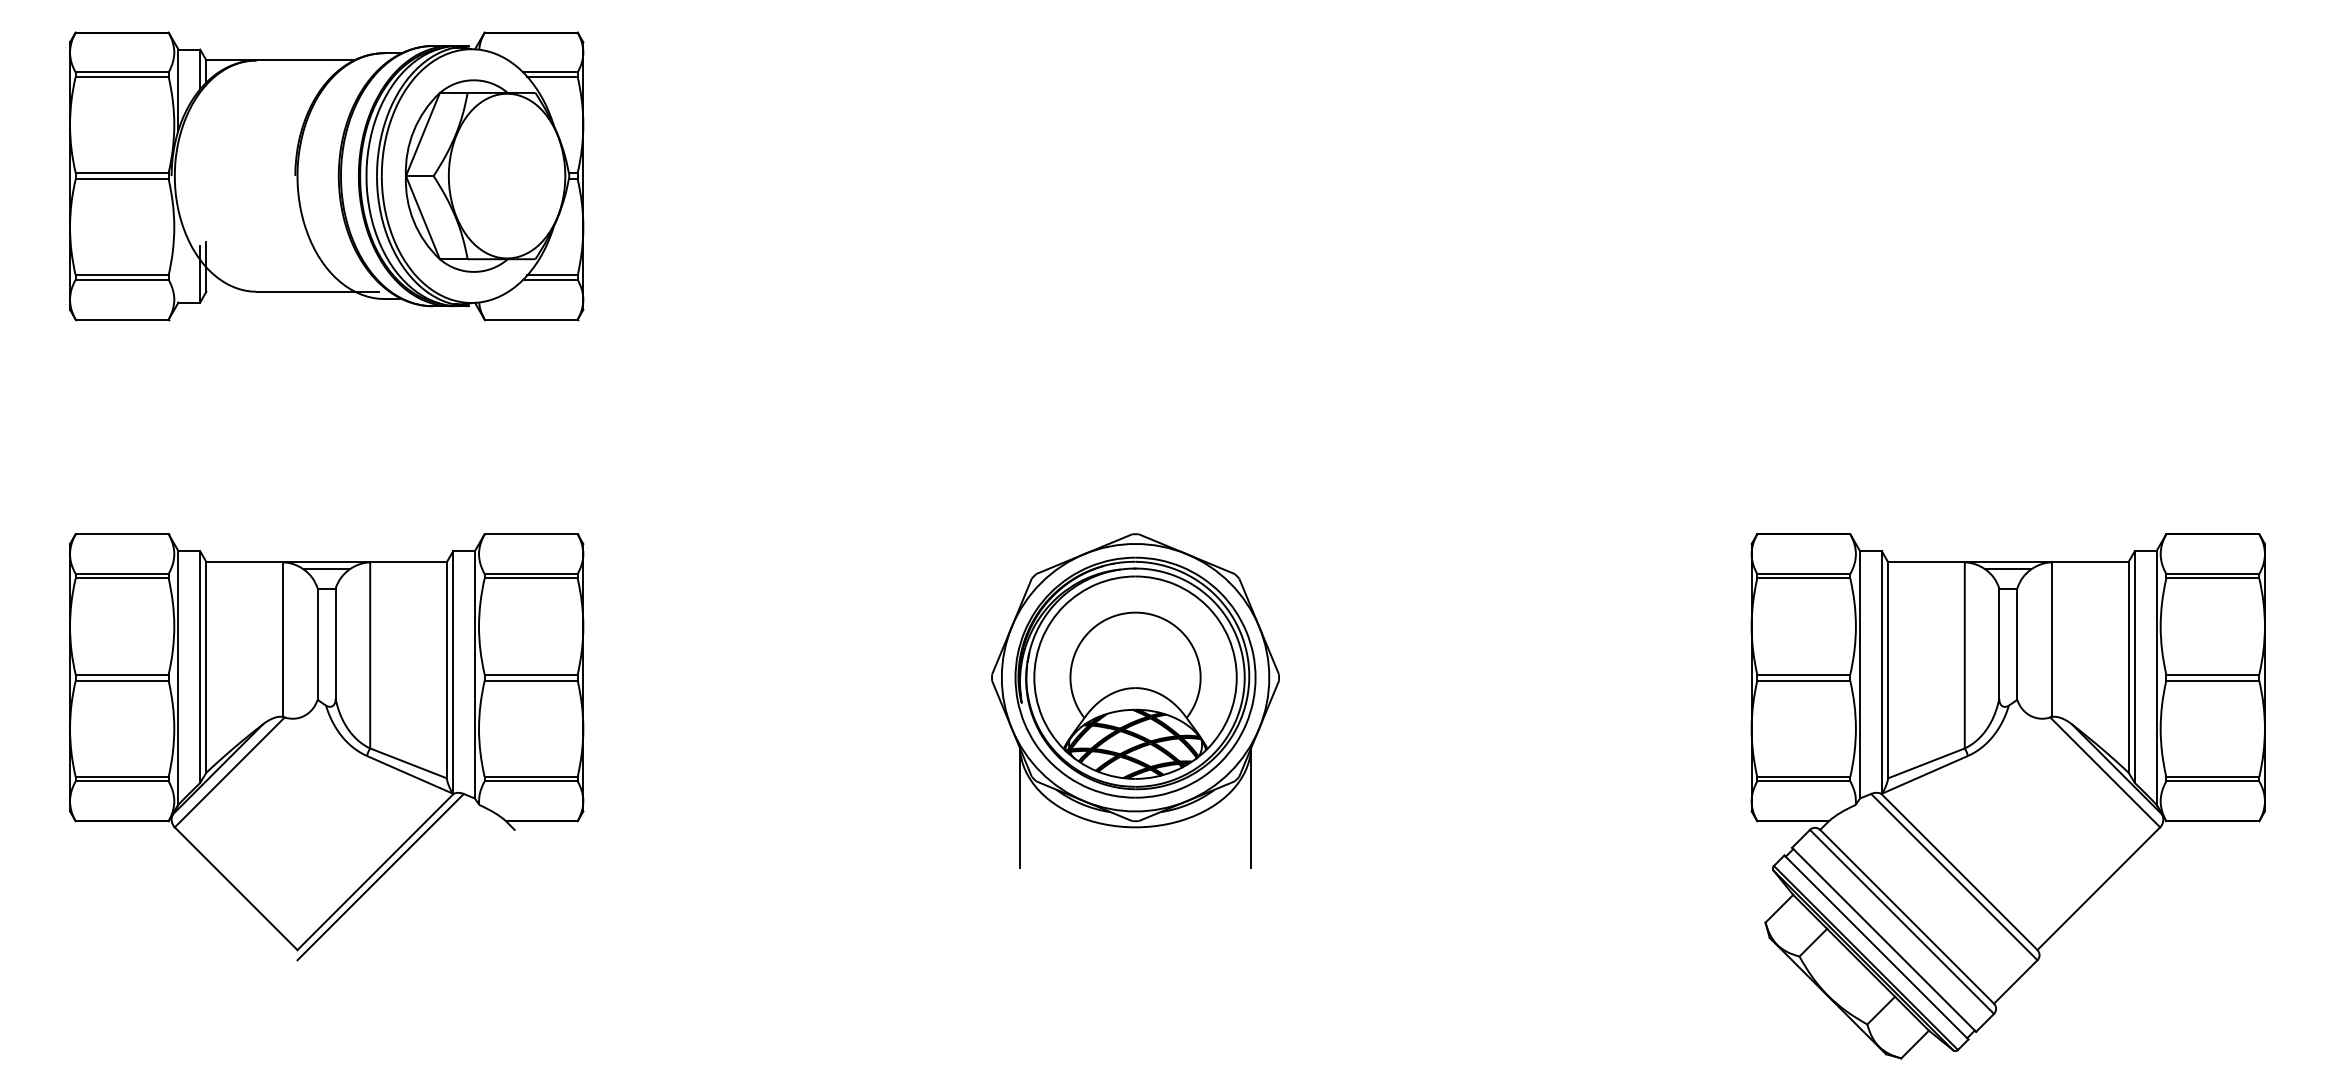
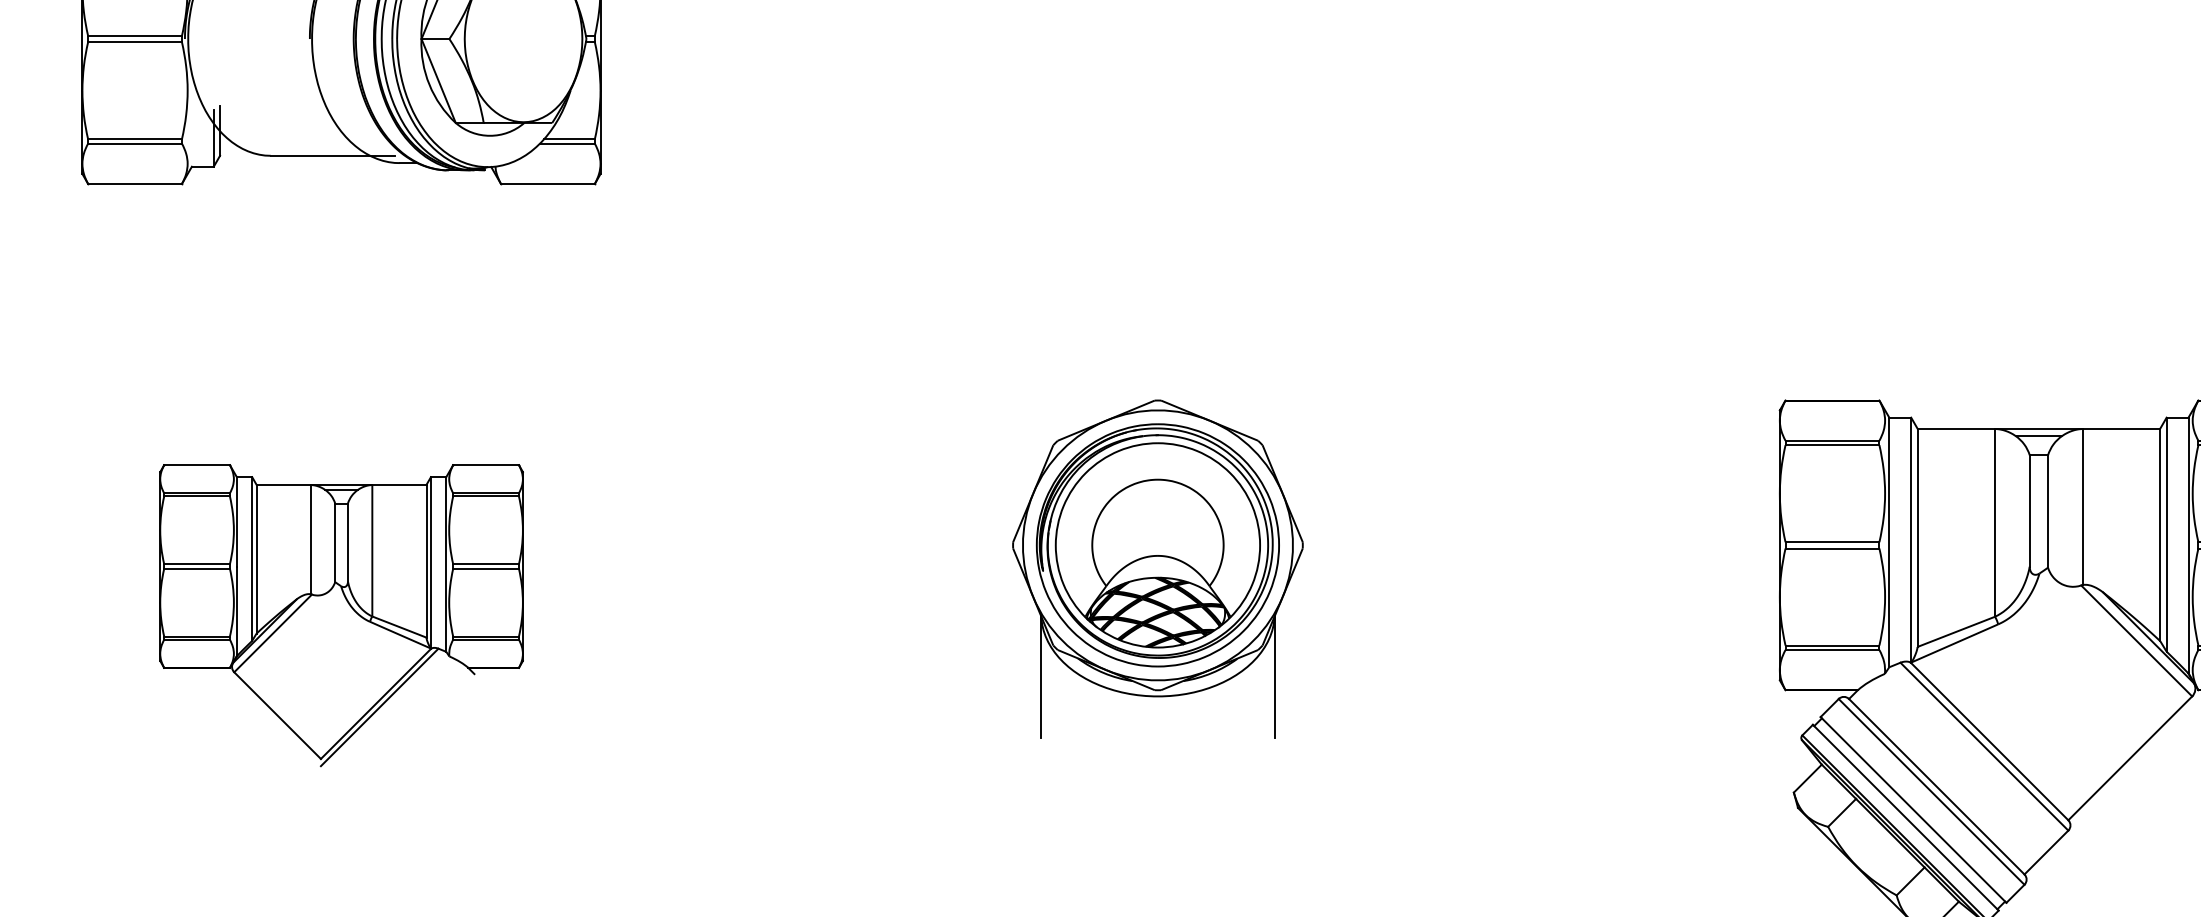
part: (326, 747) -> (341, 615), size x0.7

